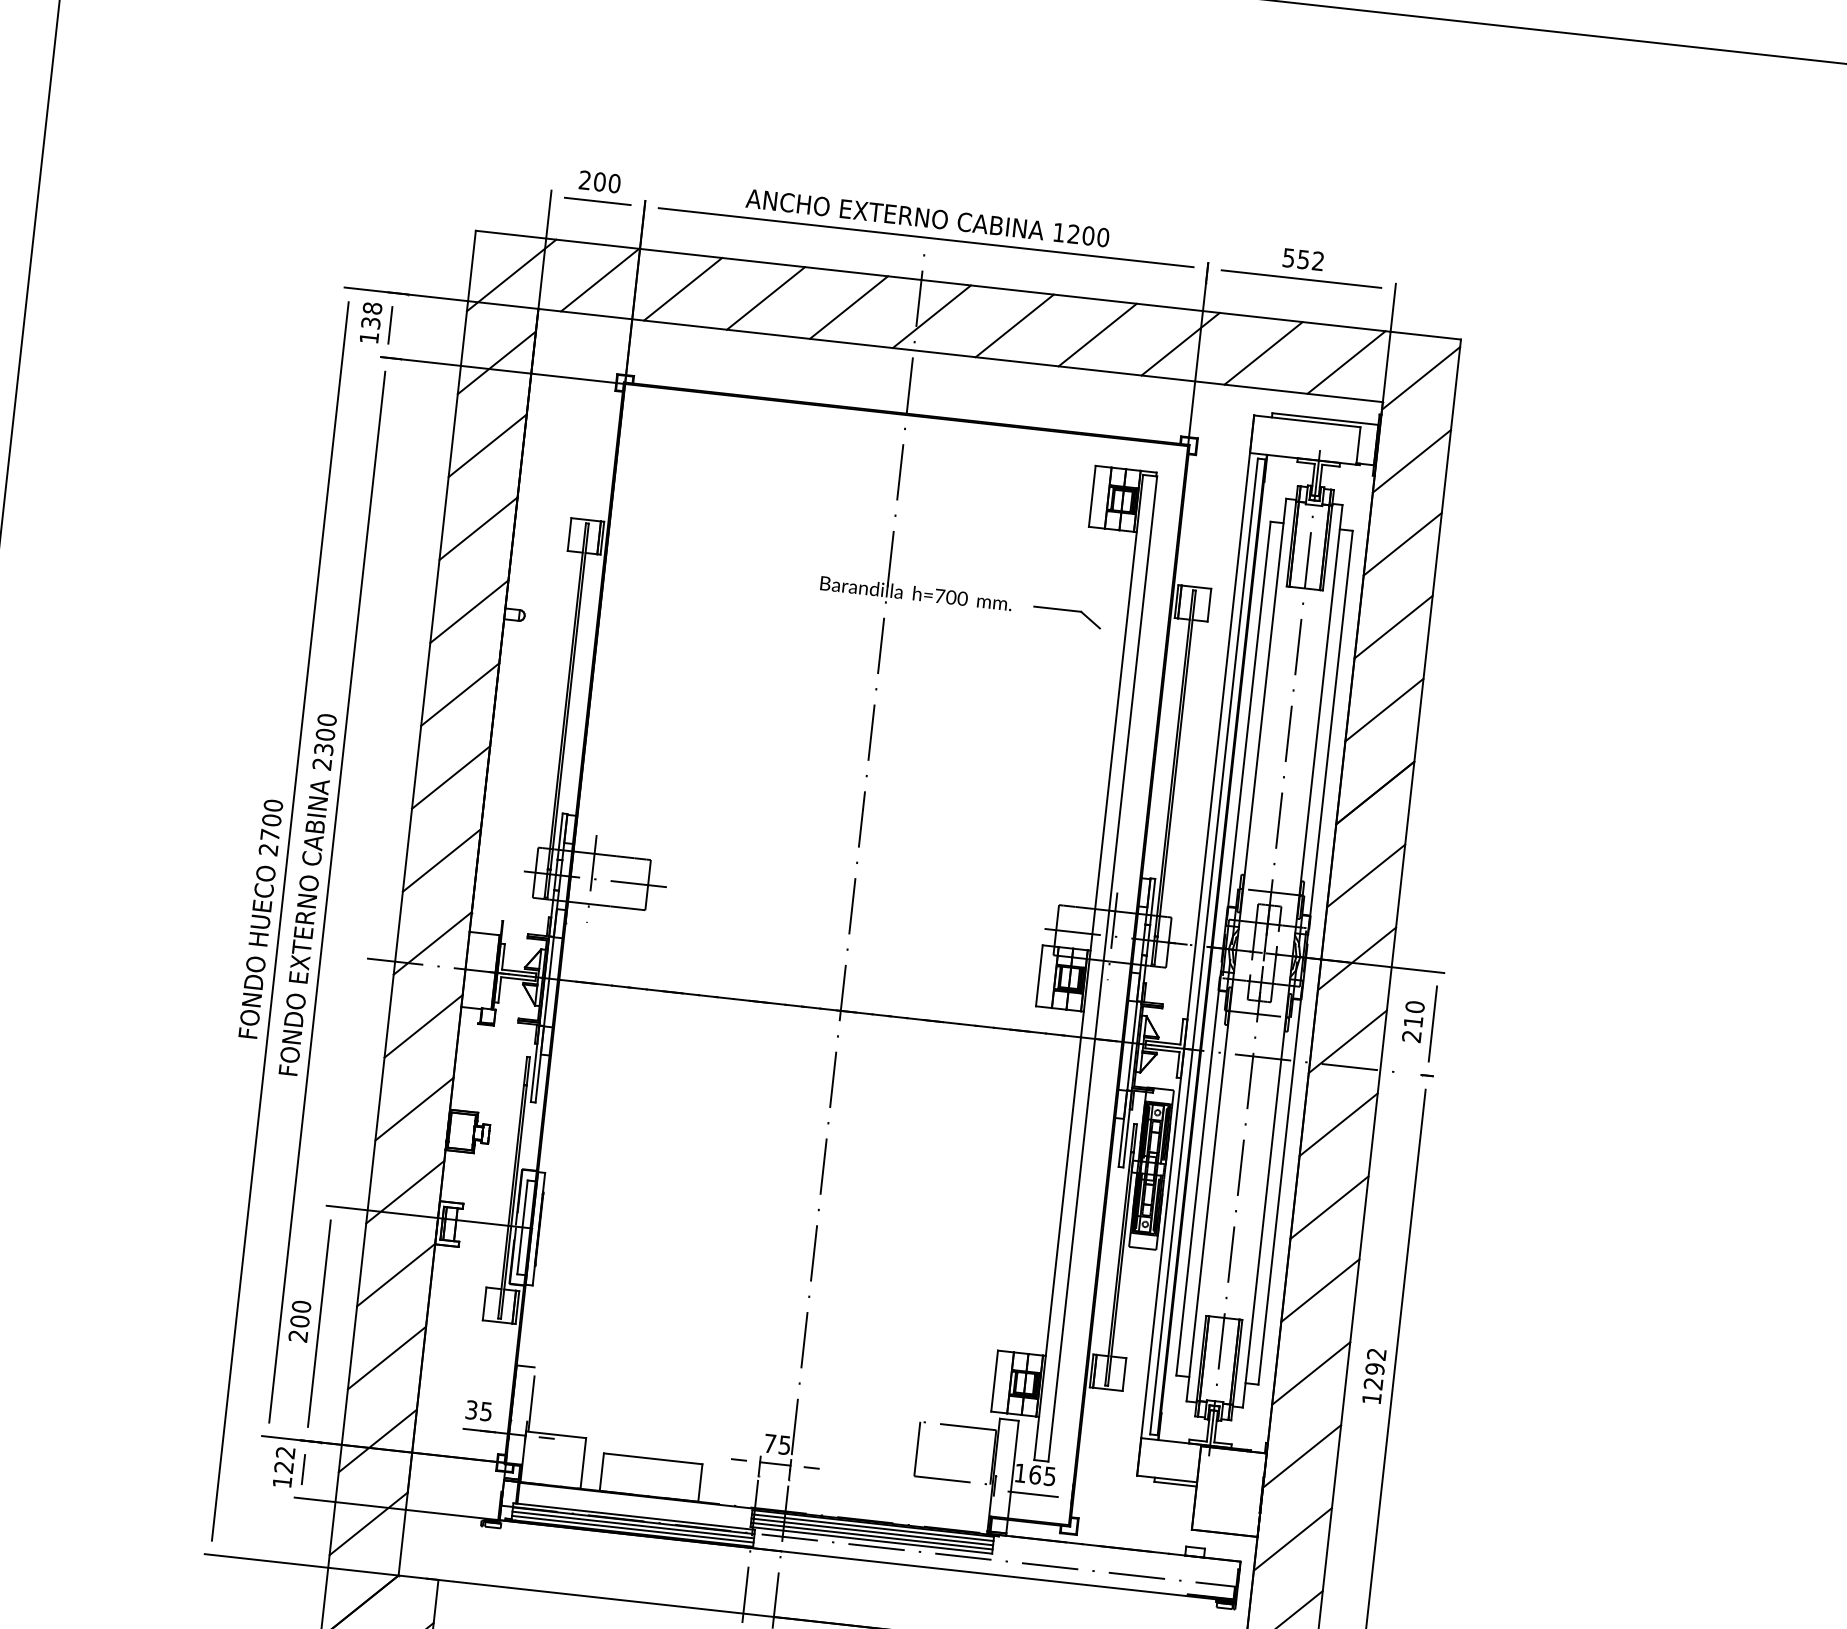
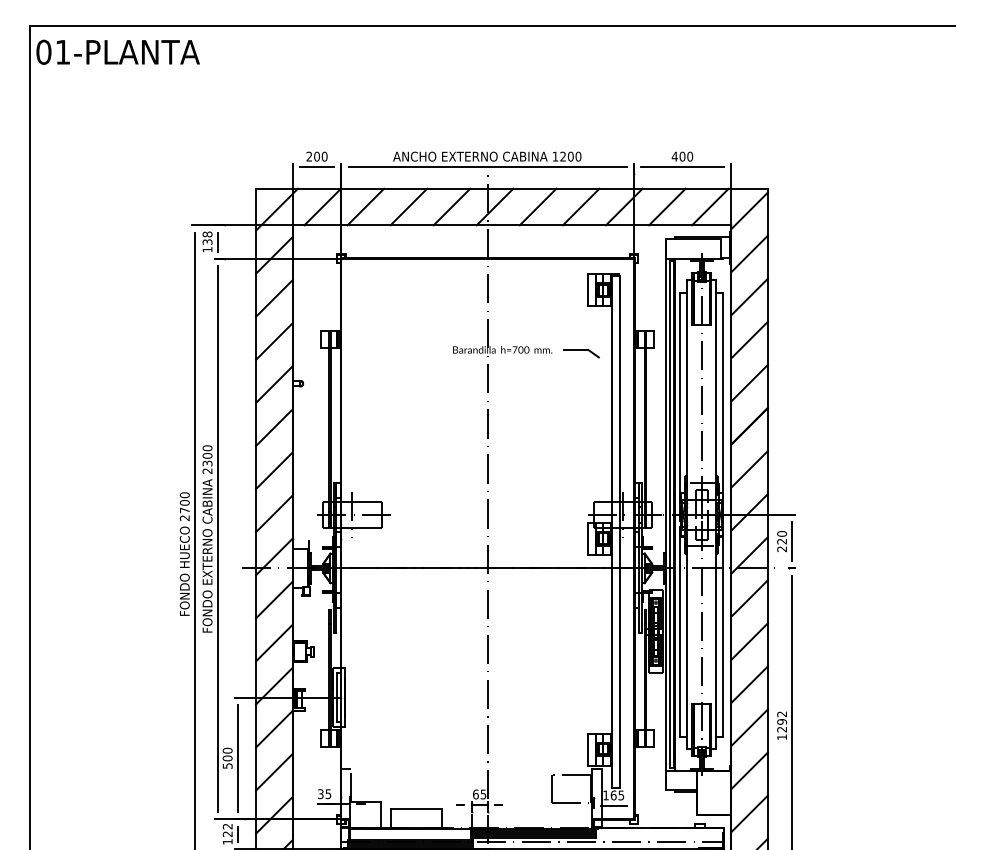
text: (1303, 259) -> (682, 156), 552 -> 400
text: (1412, 1021) -> (781, 541), 210 -> 220
text: (298, 1335) -> (227, 765), 200 -> 500
text: (769, 1443) -> (475, 794), 75 -> 65

